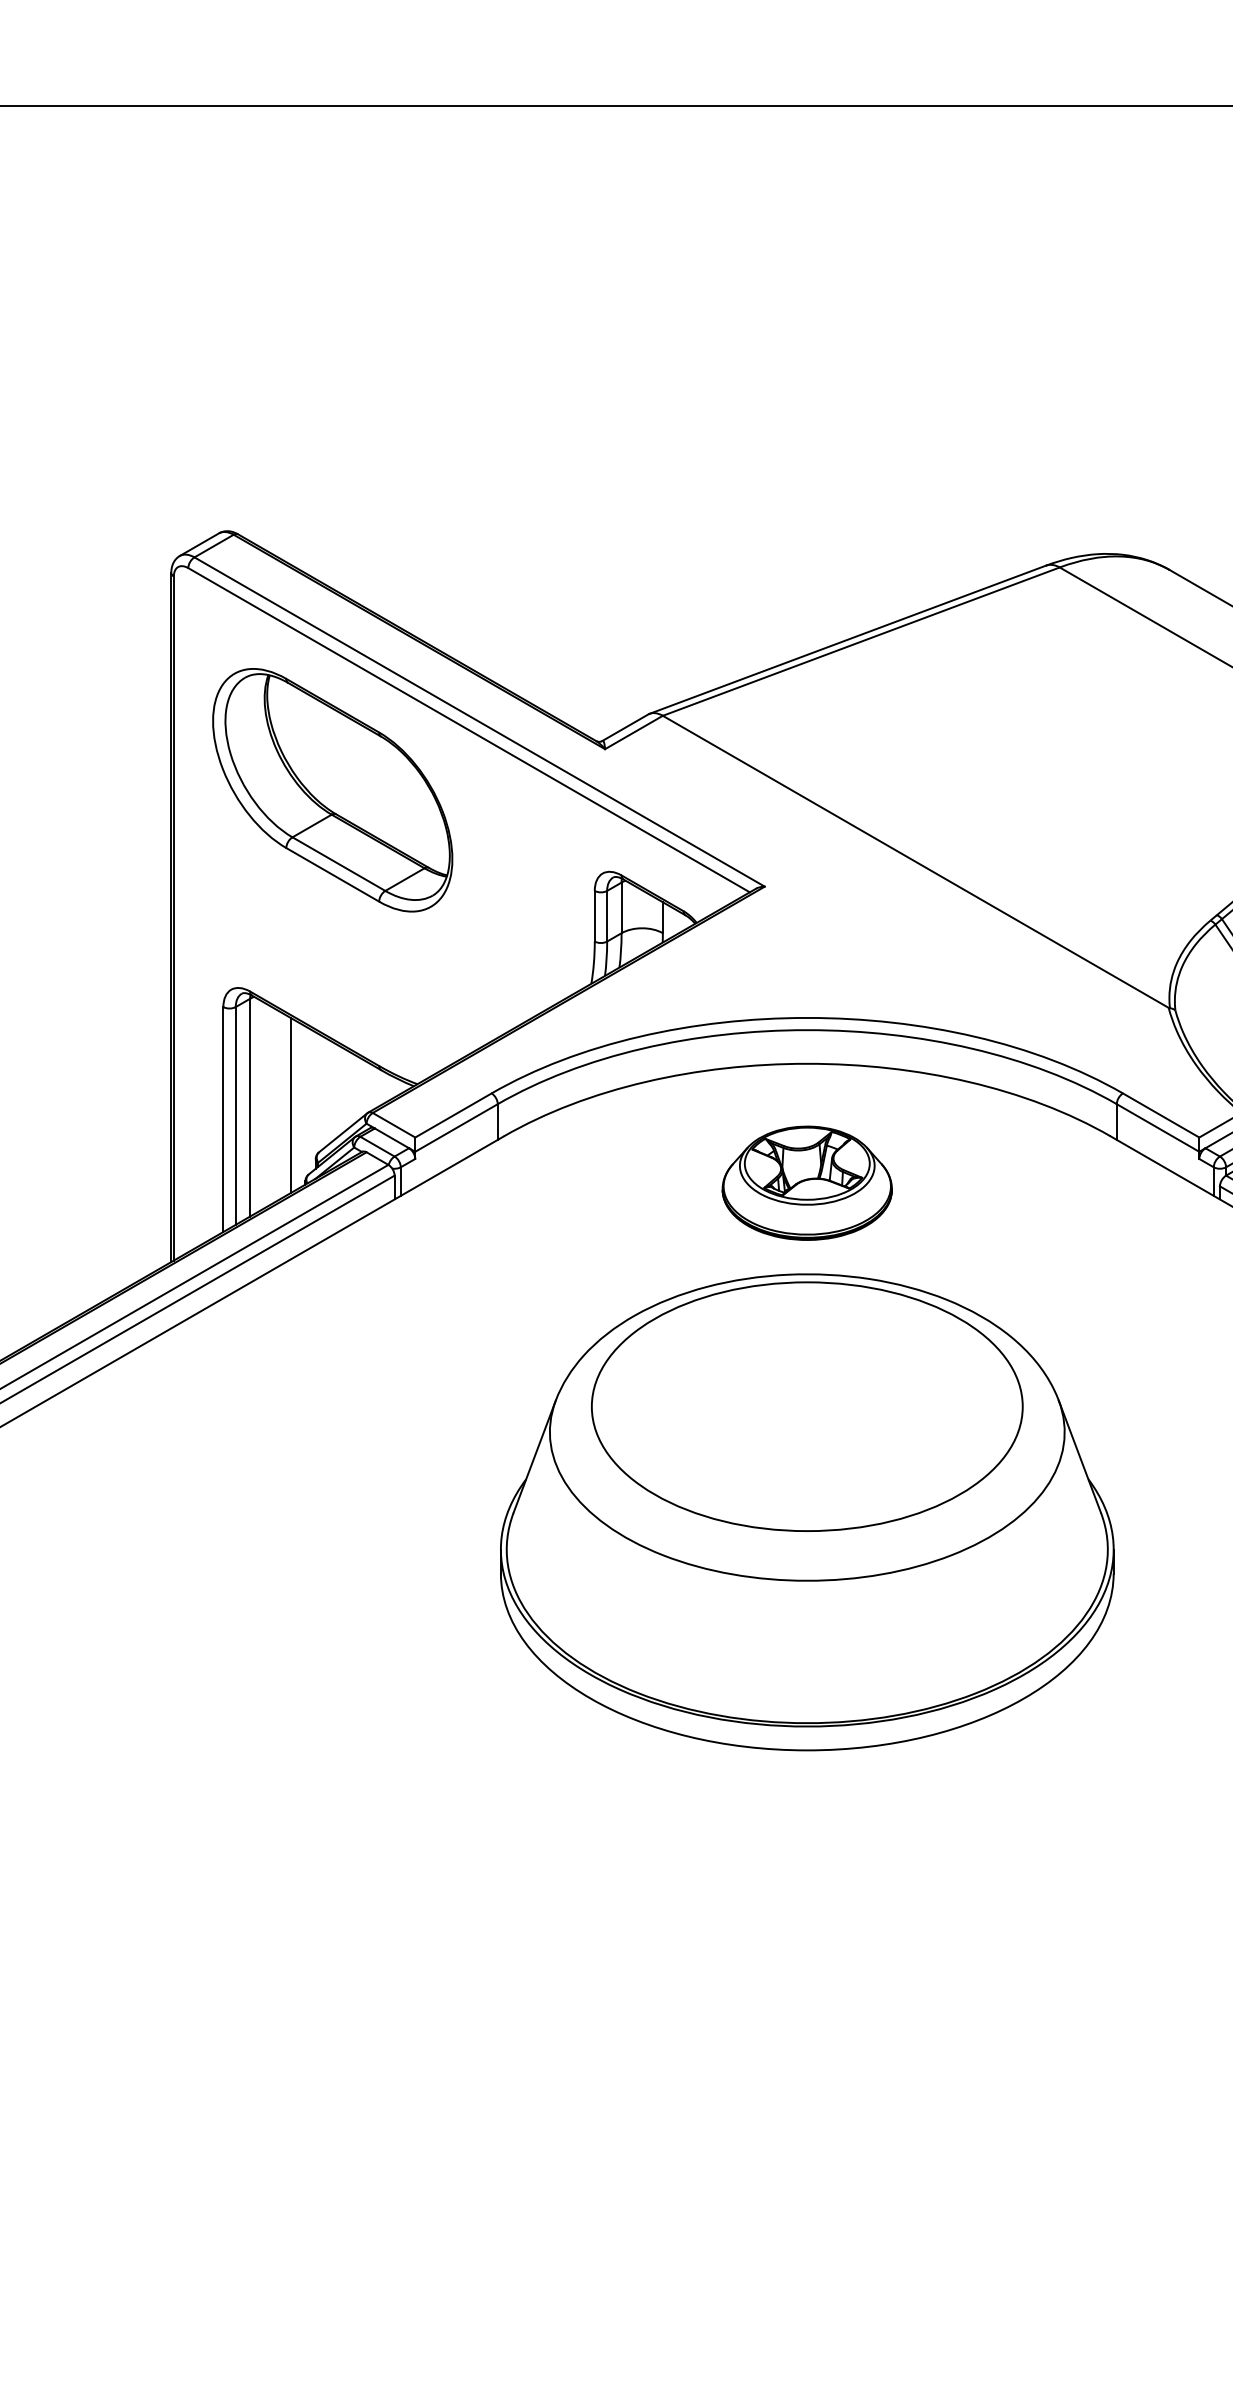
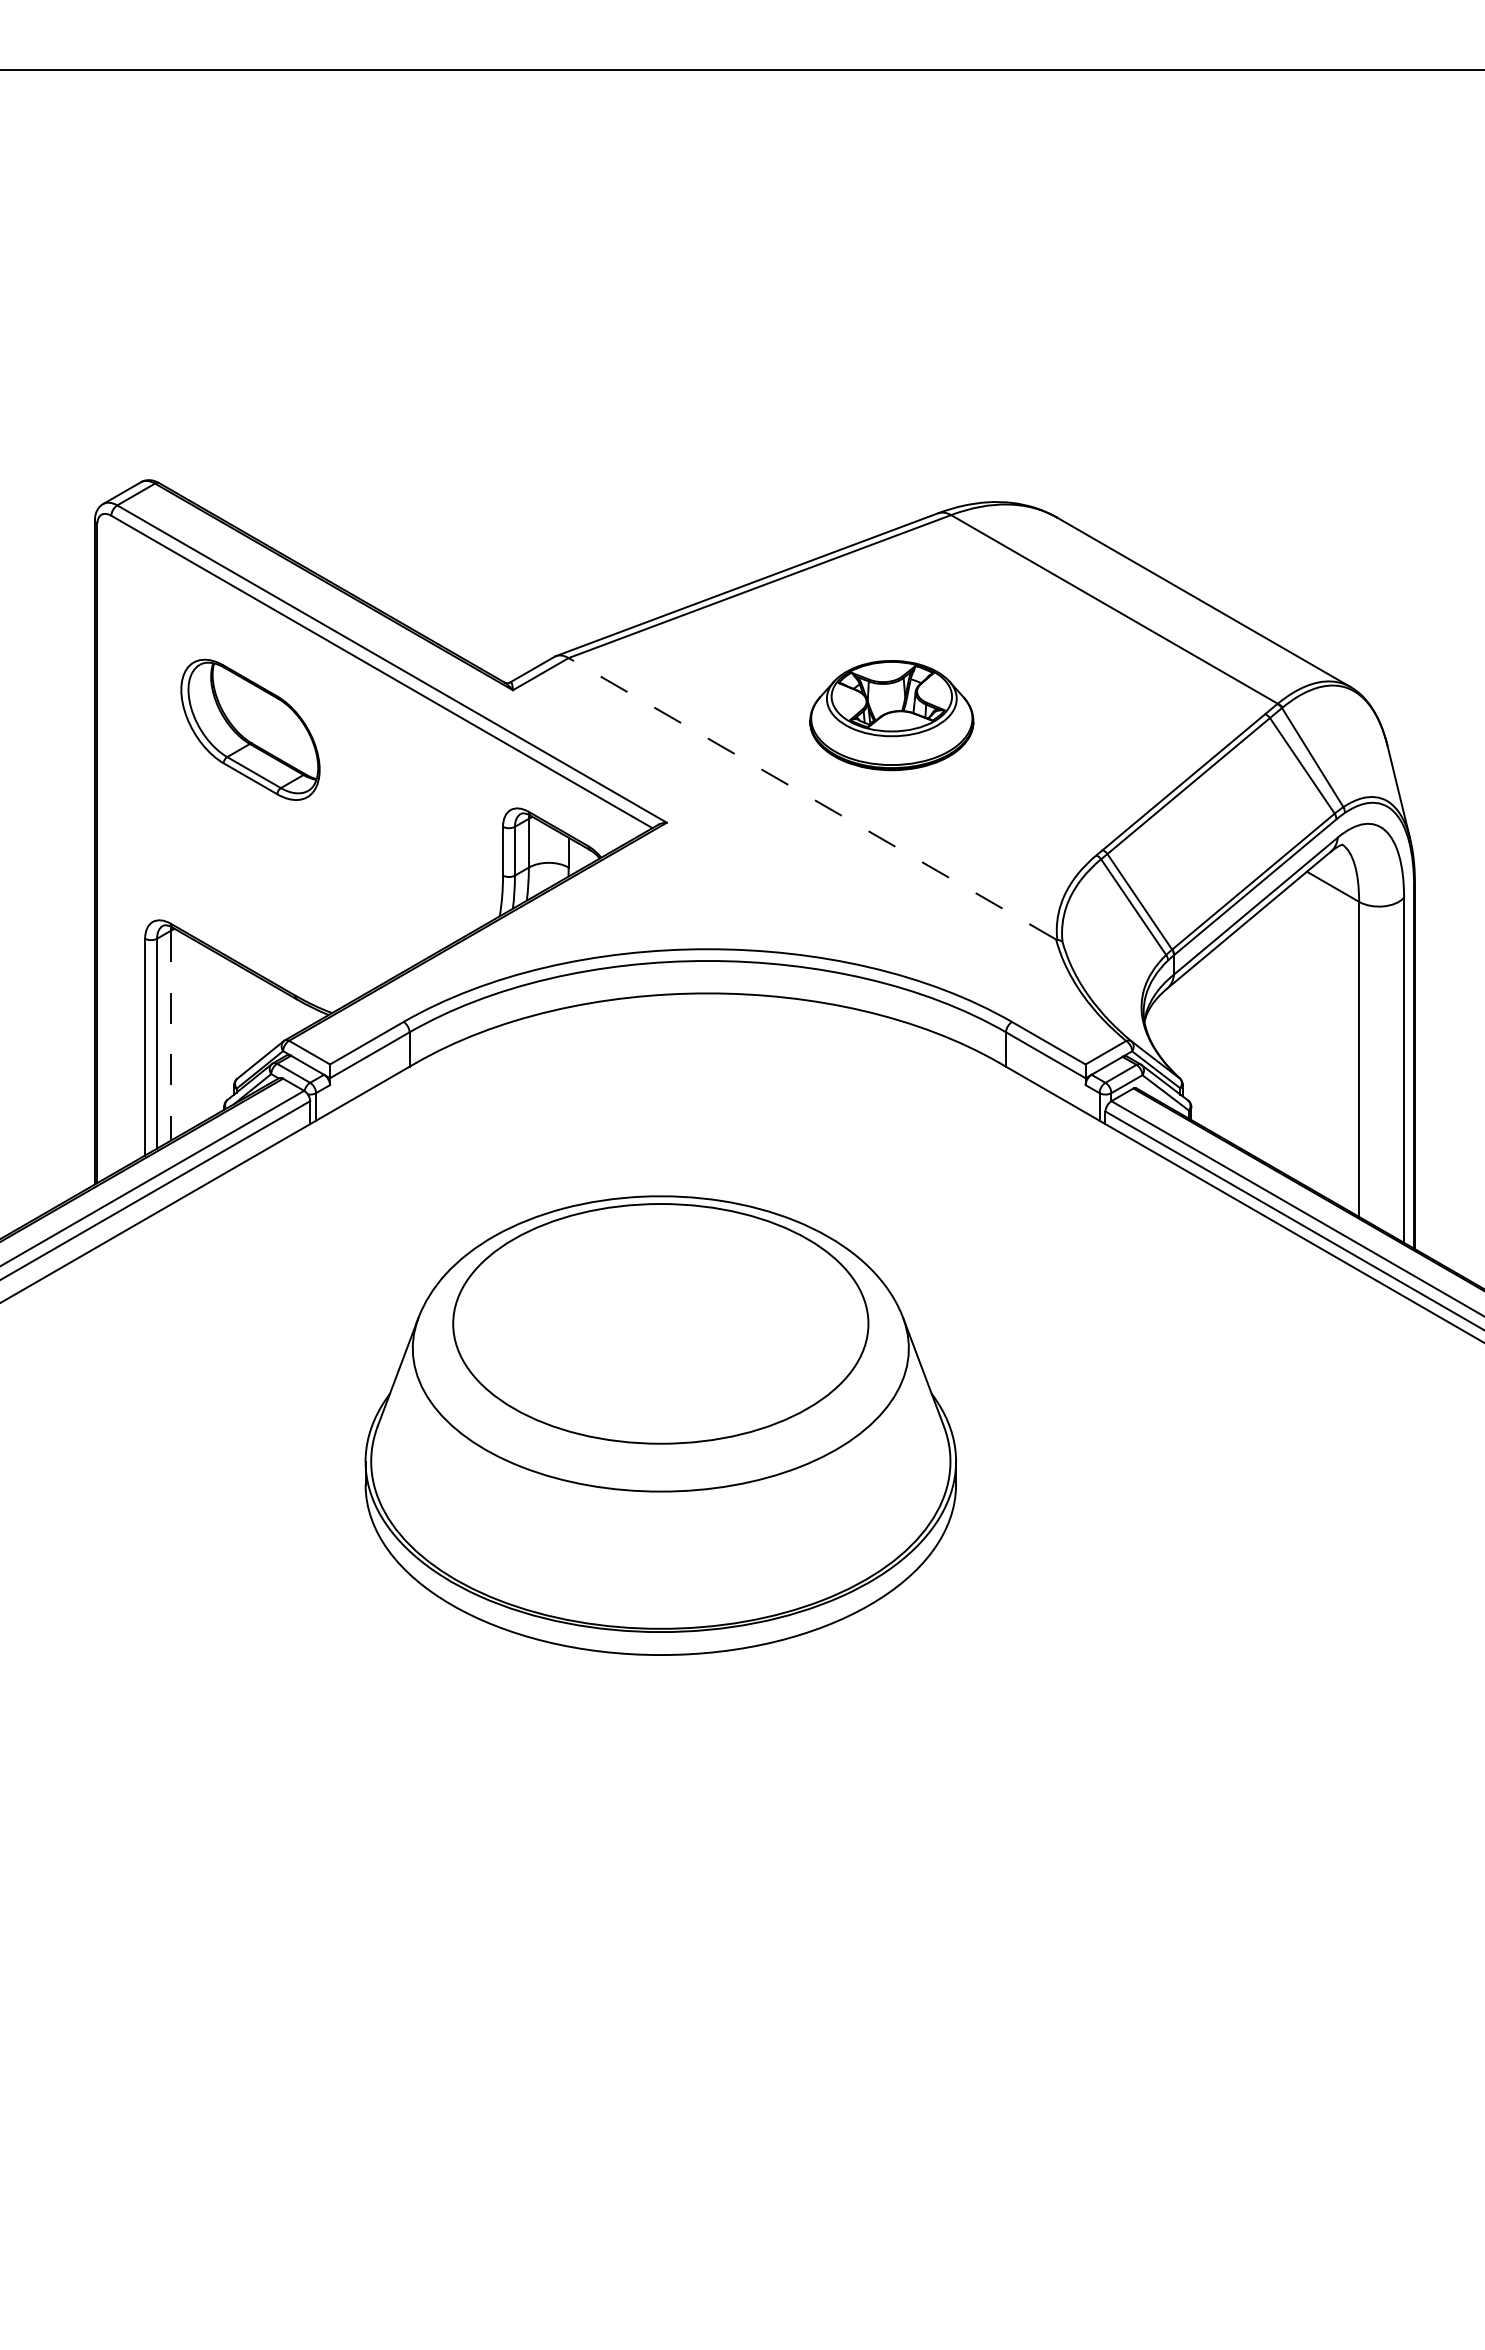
part: (332, 789) -> (250, 729), size x0.6
line: (914, 861) -> (811, 798), solid -> dashed
line: (291, 1105) -> (210, 1033), removed
line: (249, 1107) -> (170, 1035), solid -> dashed
part: (806, 1183) -> (891, 715), moved
part: (806, 1512) -> (660, 1425), moved

